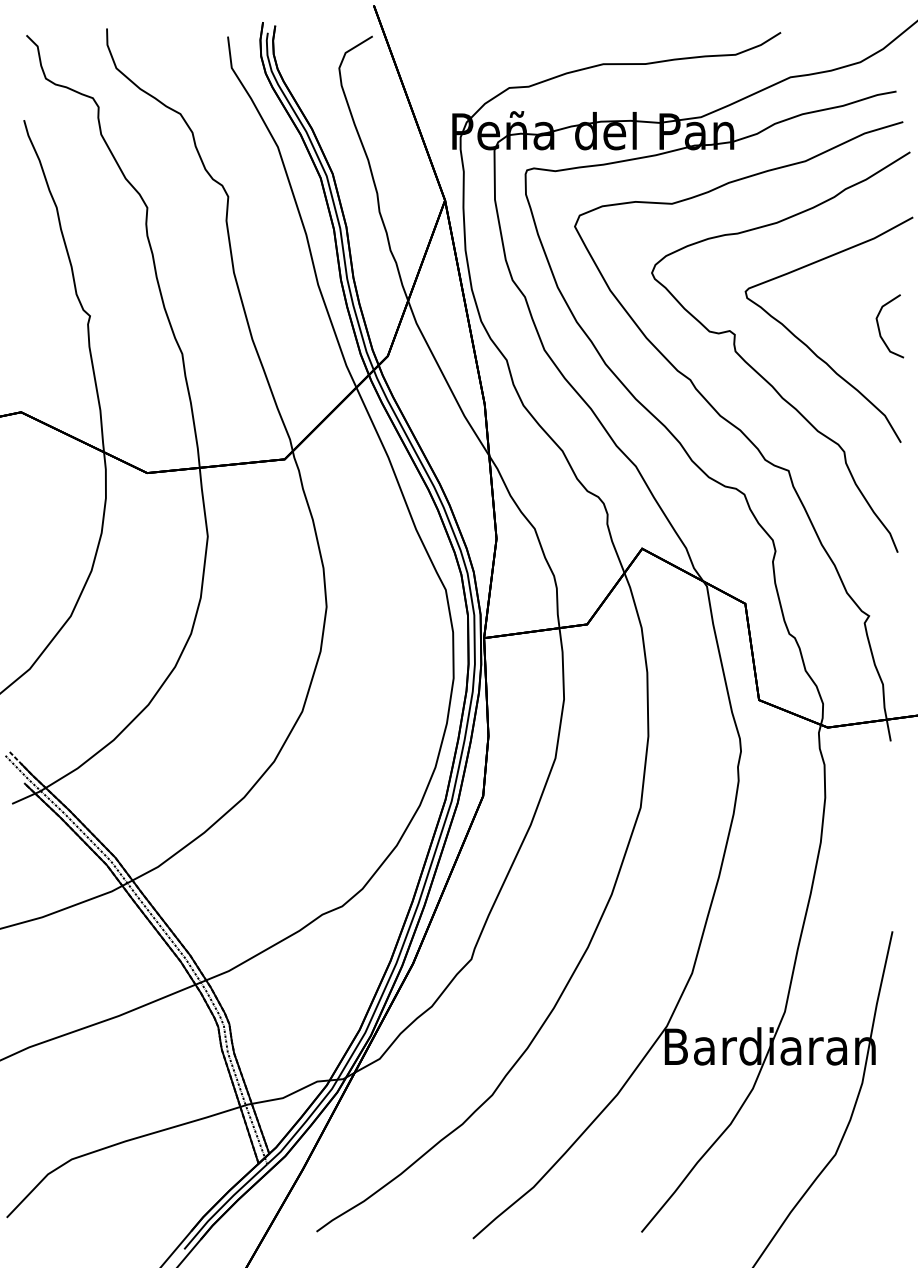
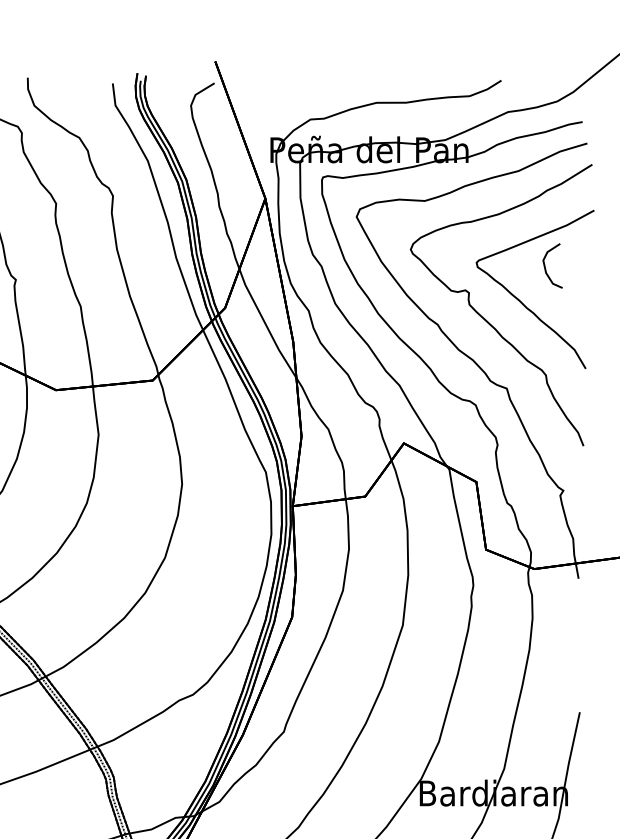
curve: (880, 330) -> (546, 268), moved

